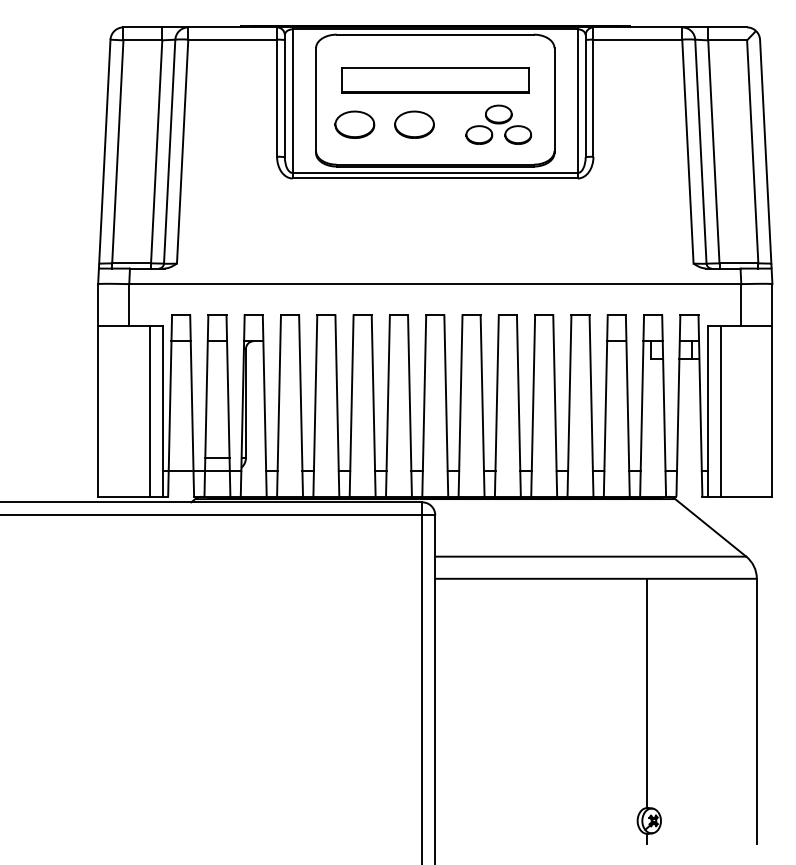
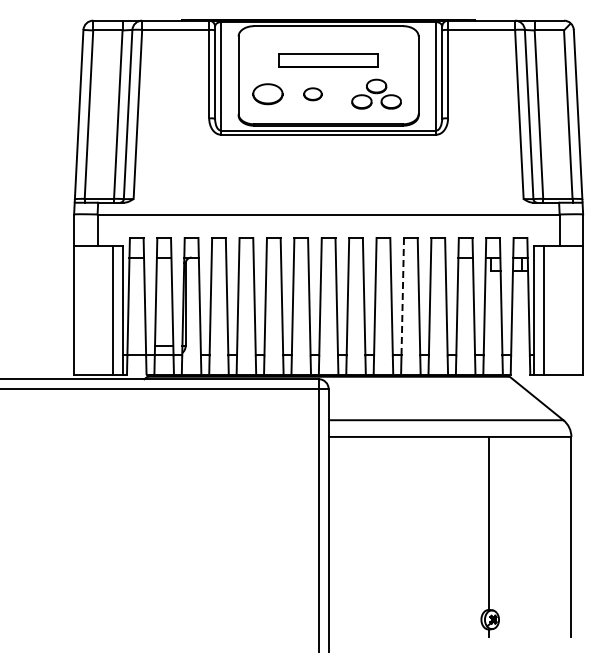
part: (435, 80) -> (328, 60), size x0.7
part: (413, 125) -> (312, 94), size x0.6
line: (533, 392) -> (402, 296), solid -> dashed

